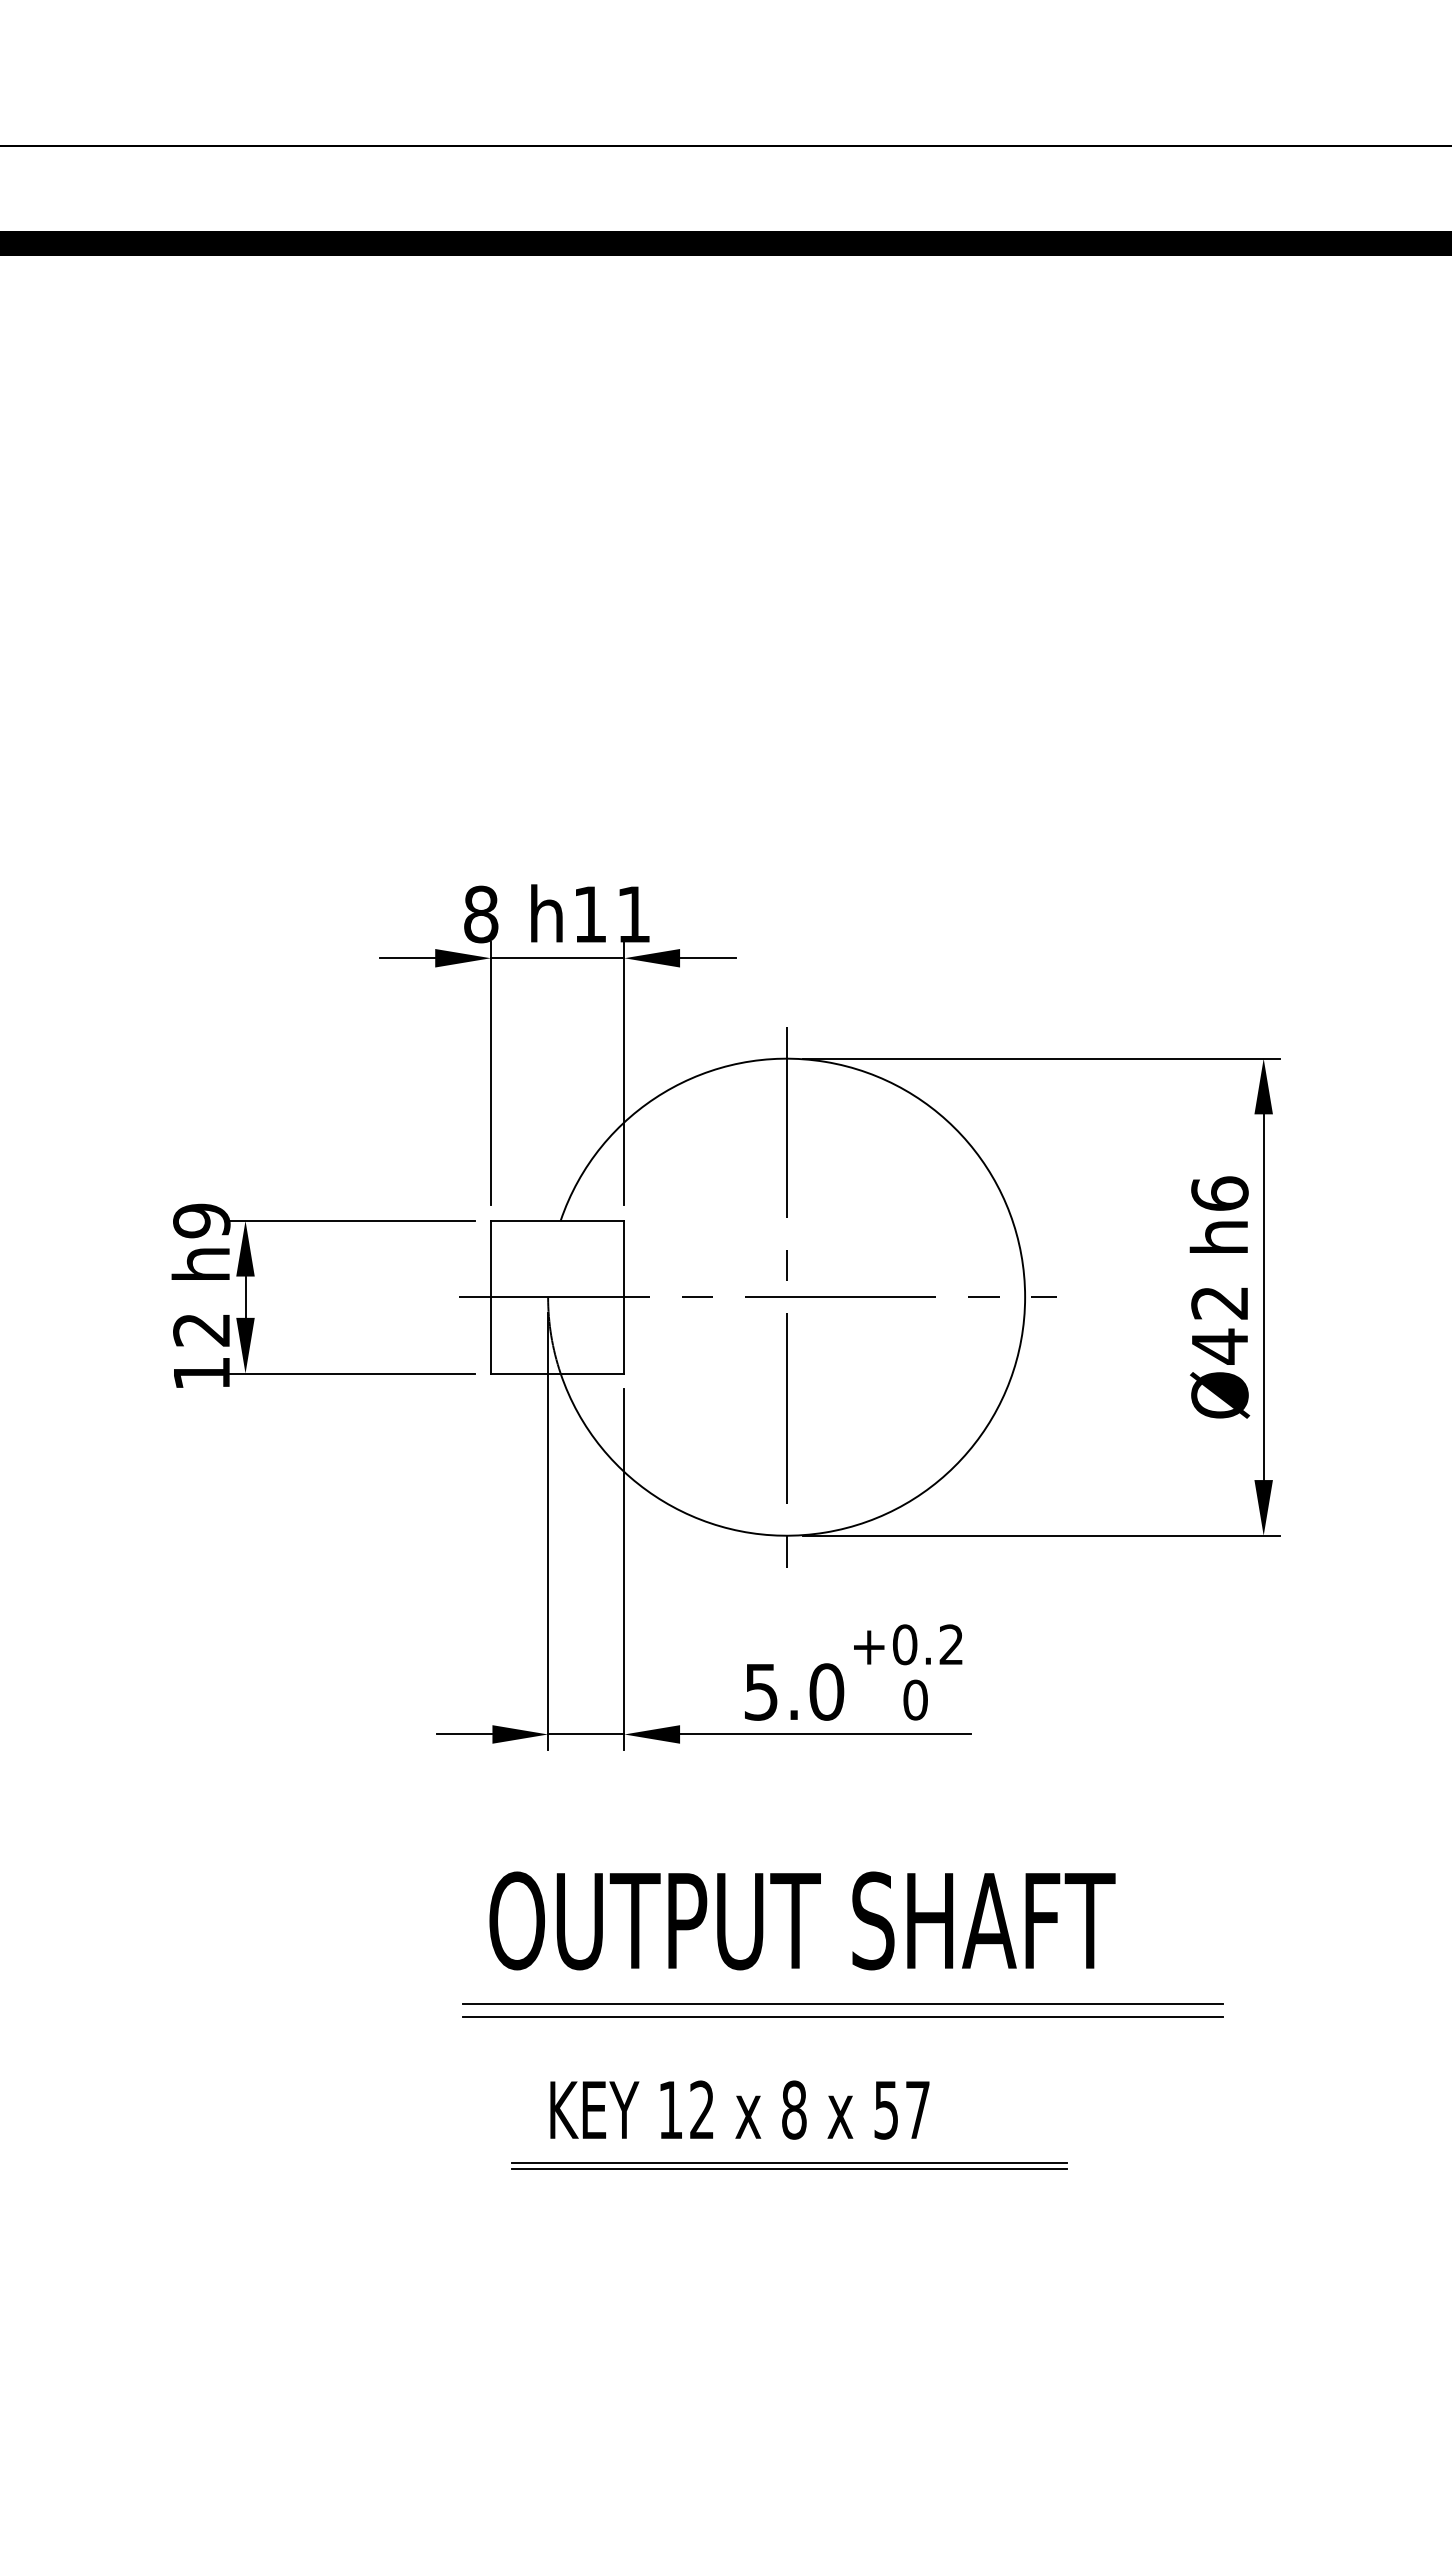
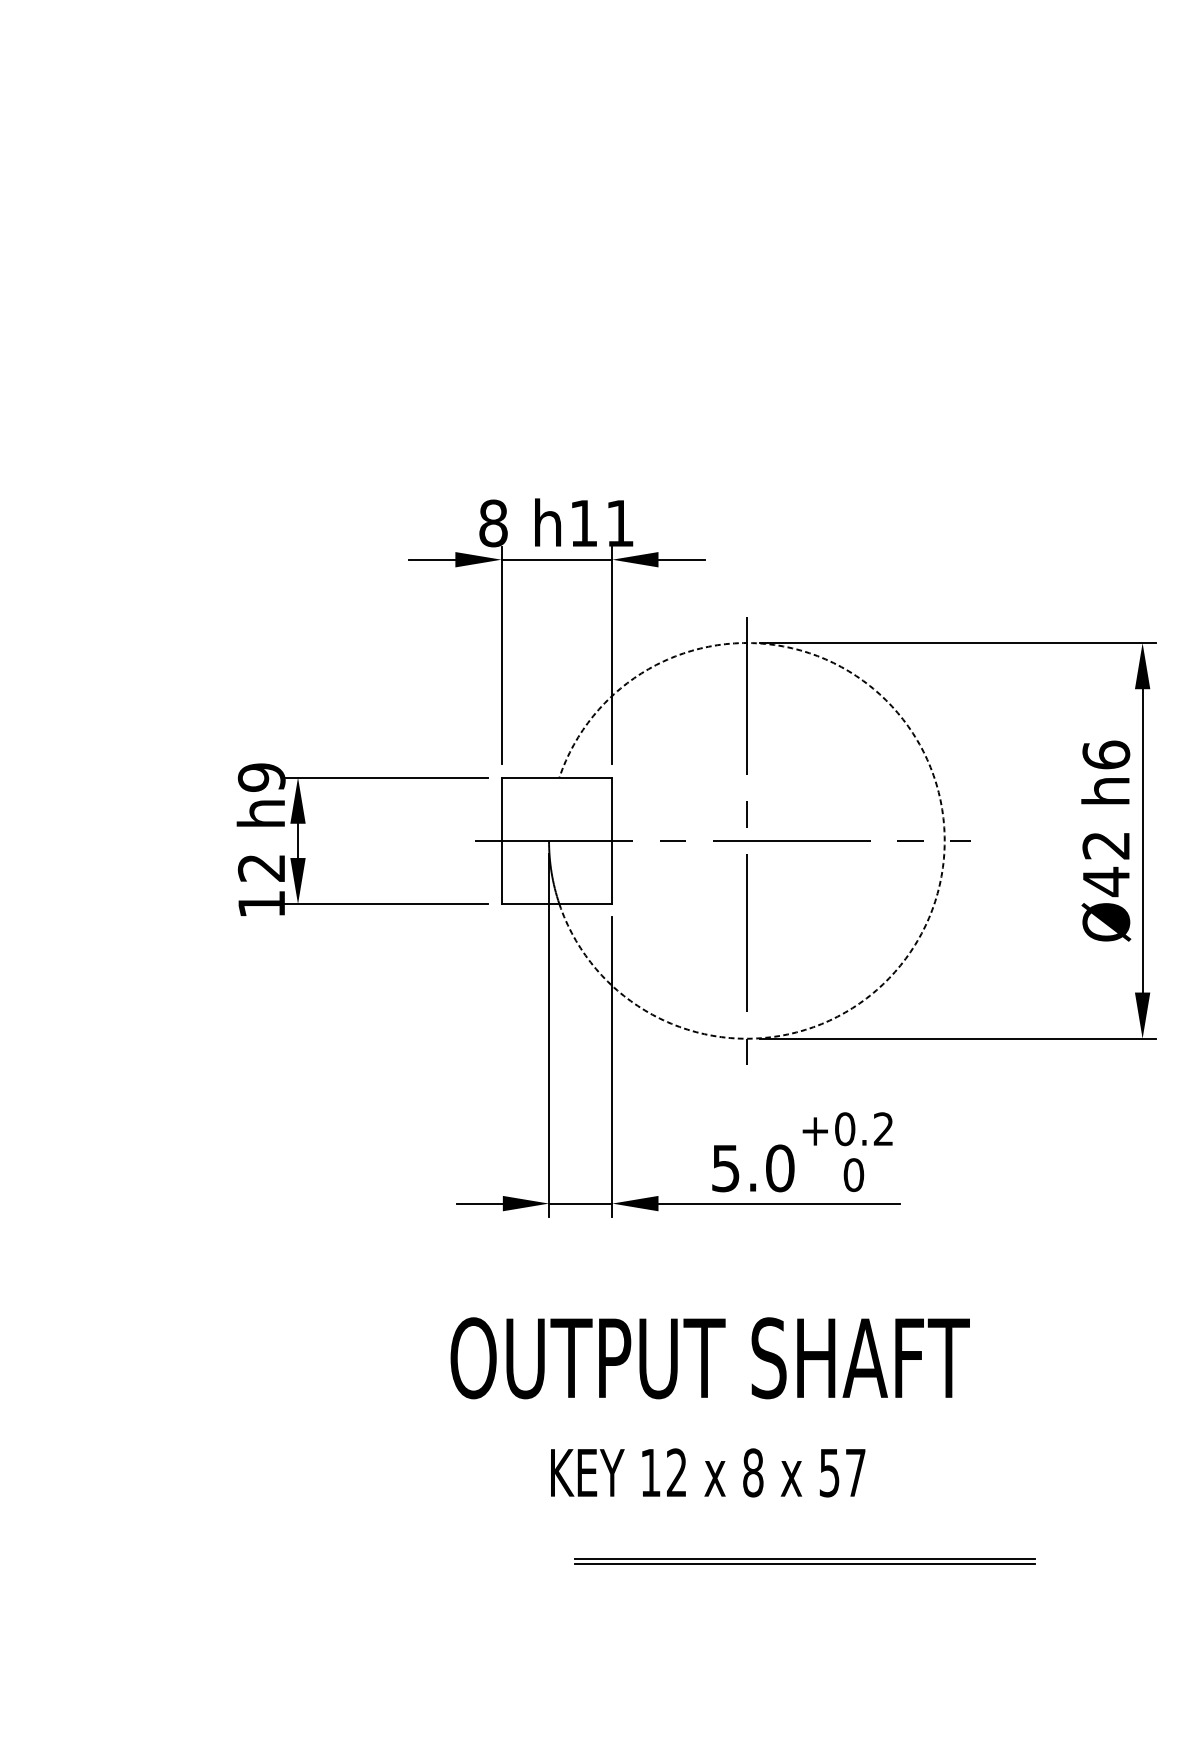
arc: (1025, 1297) -> (945, 841), solid -> dashed
text: (802, 1920) -> (710, 1357), moved
line: (843, 2003) -> (794, 1426), removed
line: (843, 2016) -> (794, 1437), removed
text: (739, 2109) -> (707, 1472), moved
part: (789, 2165) -> (804, 1561), moved

